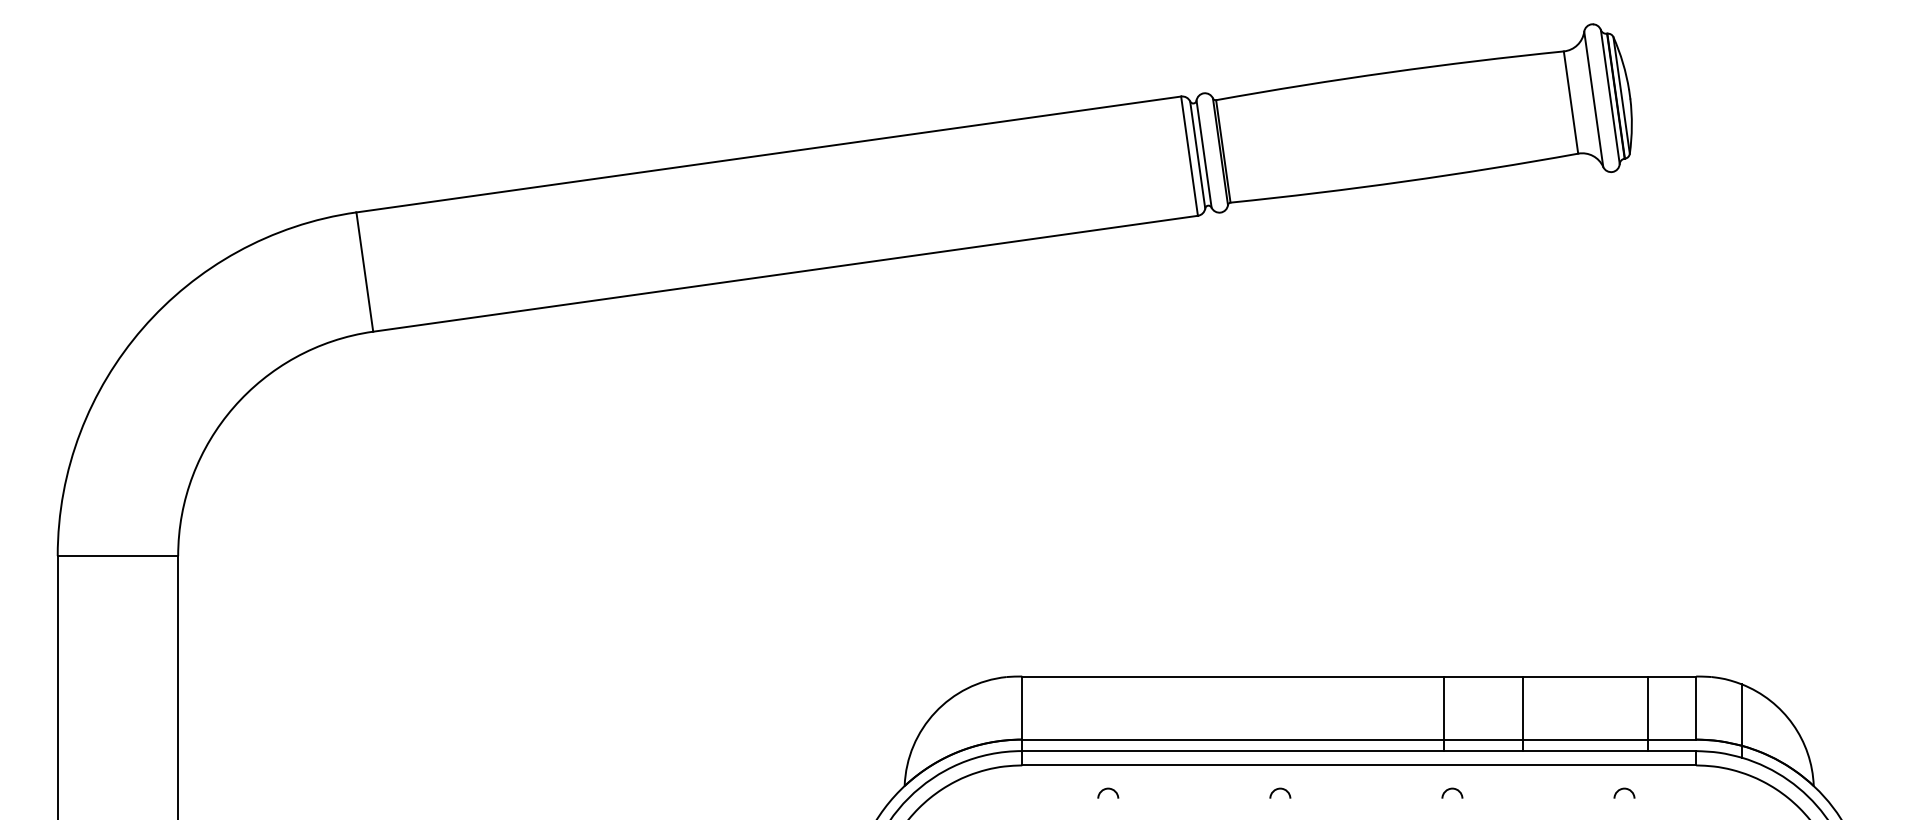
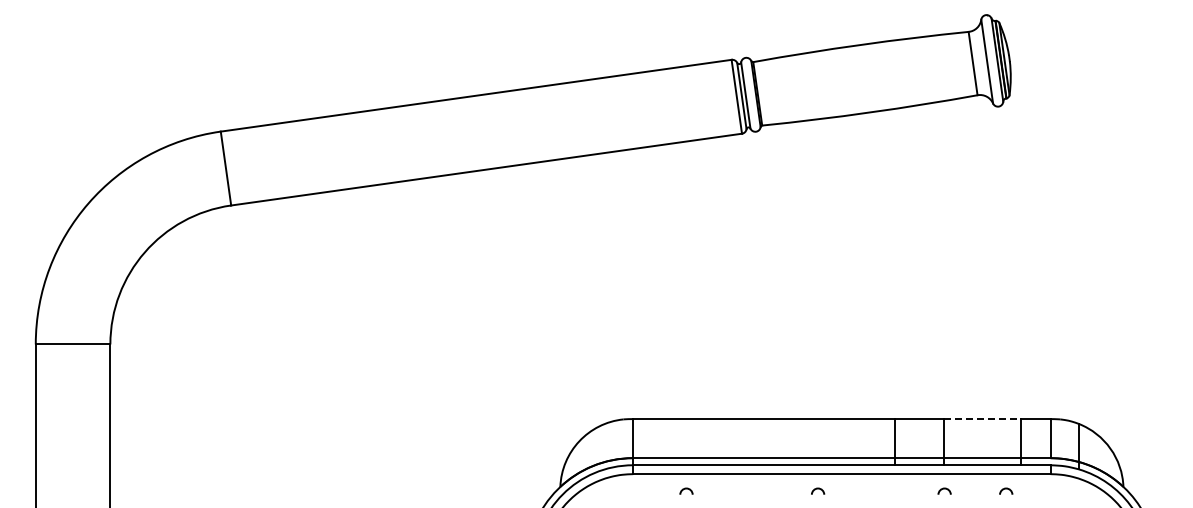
line: (1586, 677) -> (982, 419), solid -> dashed
arc: (1281, 790) -> (818, 489), moved
arc: (1452, 790) -> (944, 489), moved

